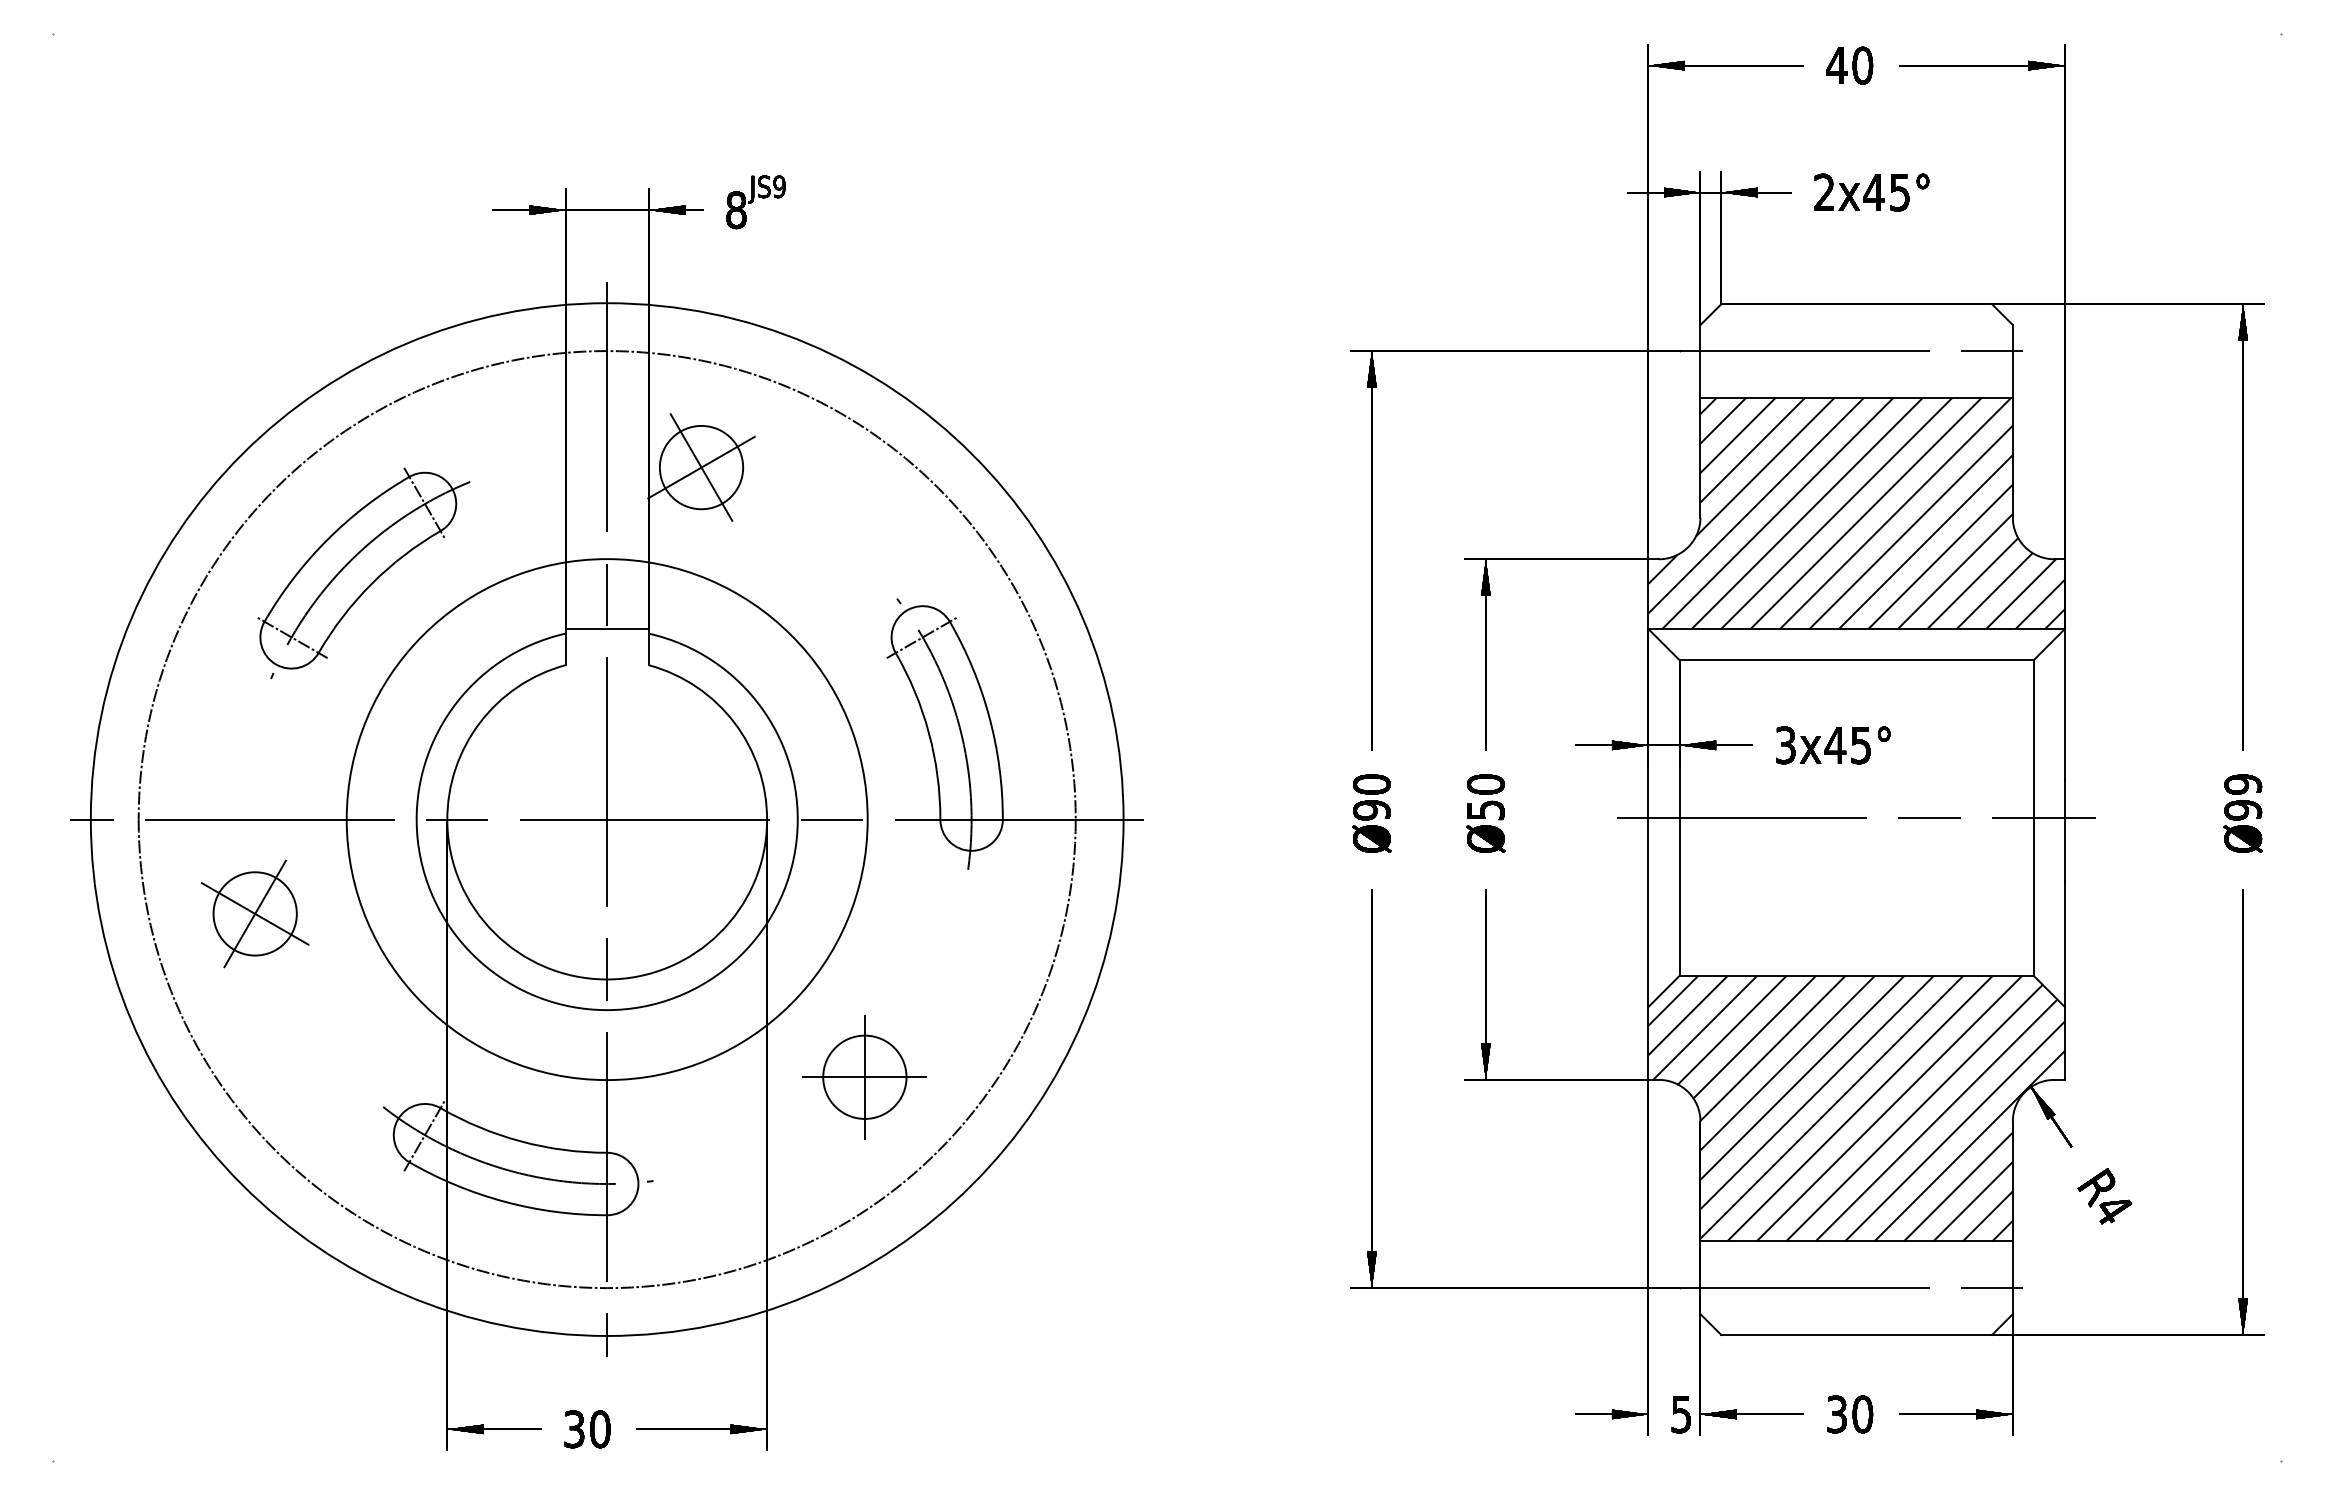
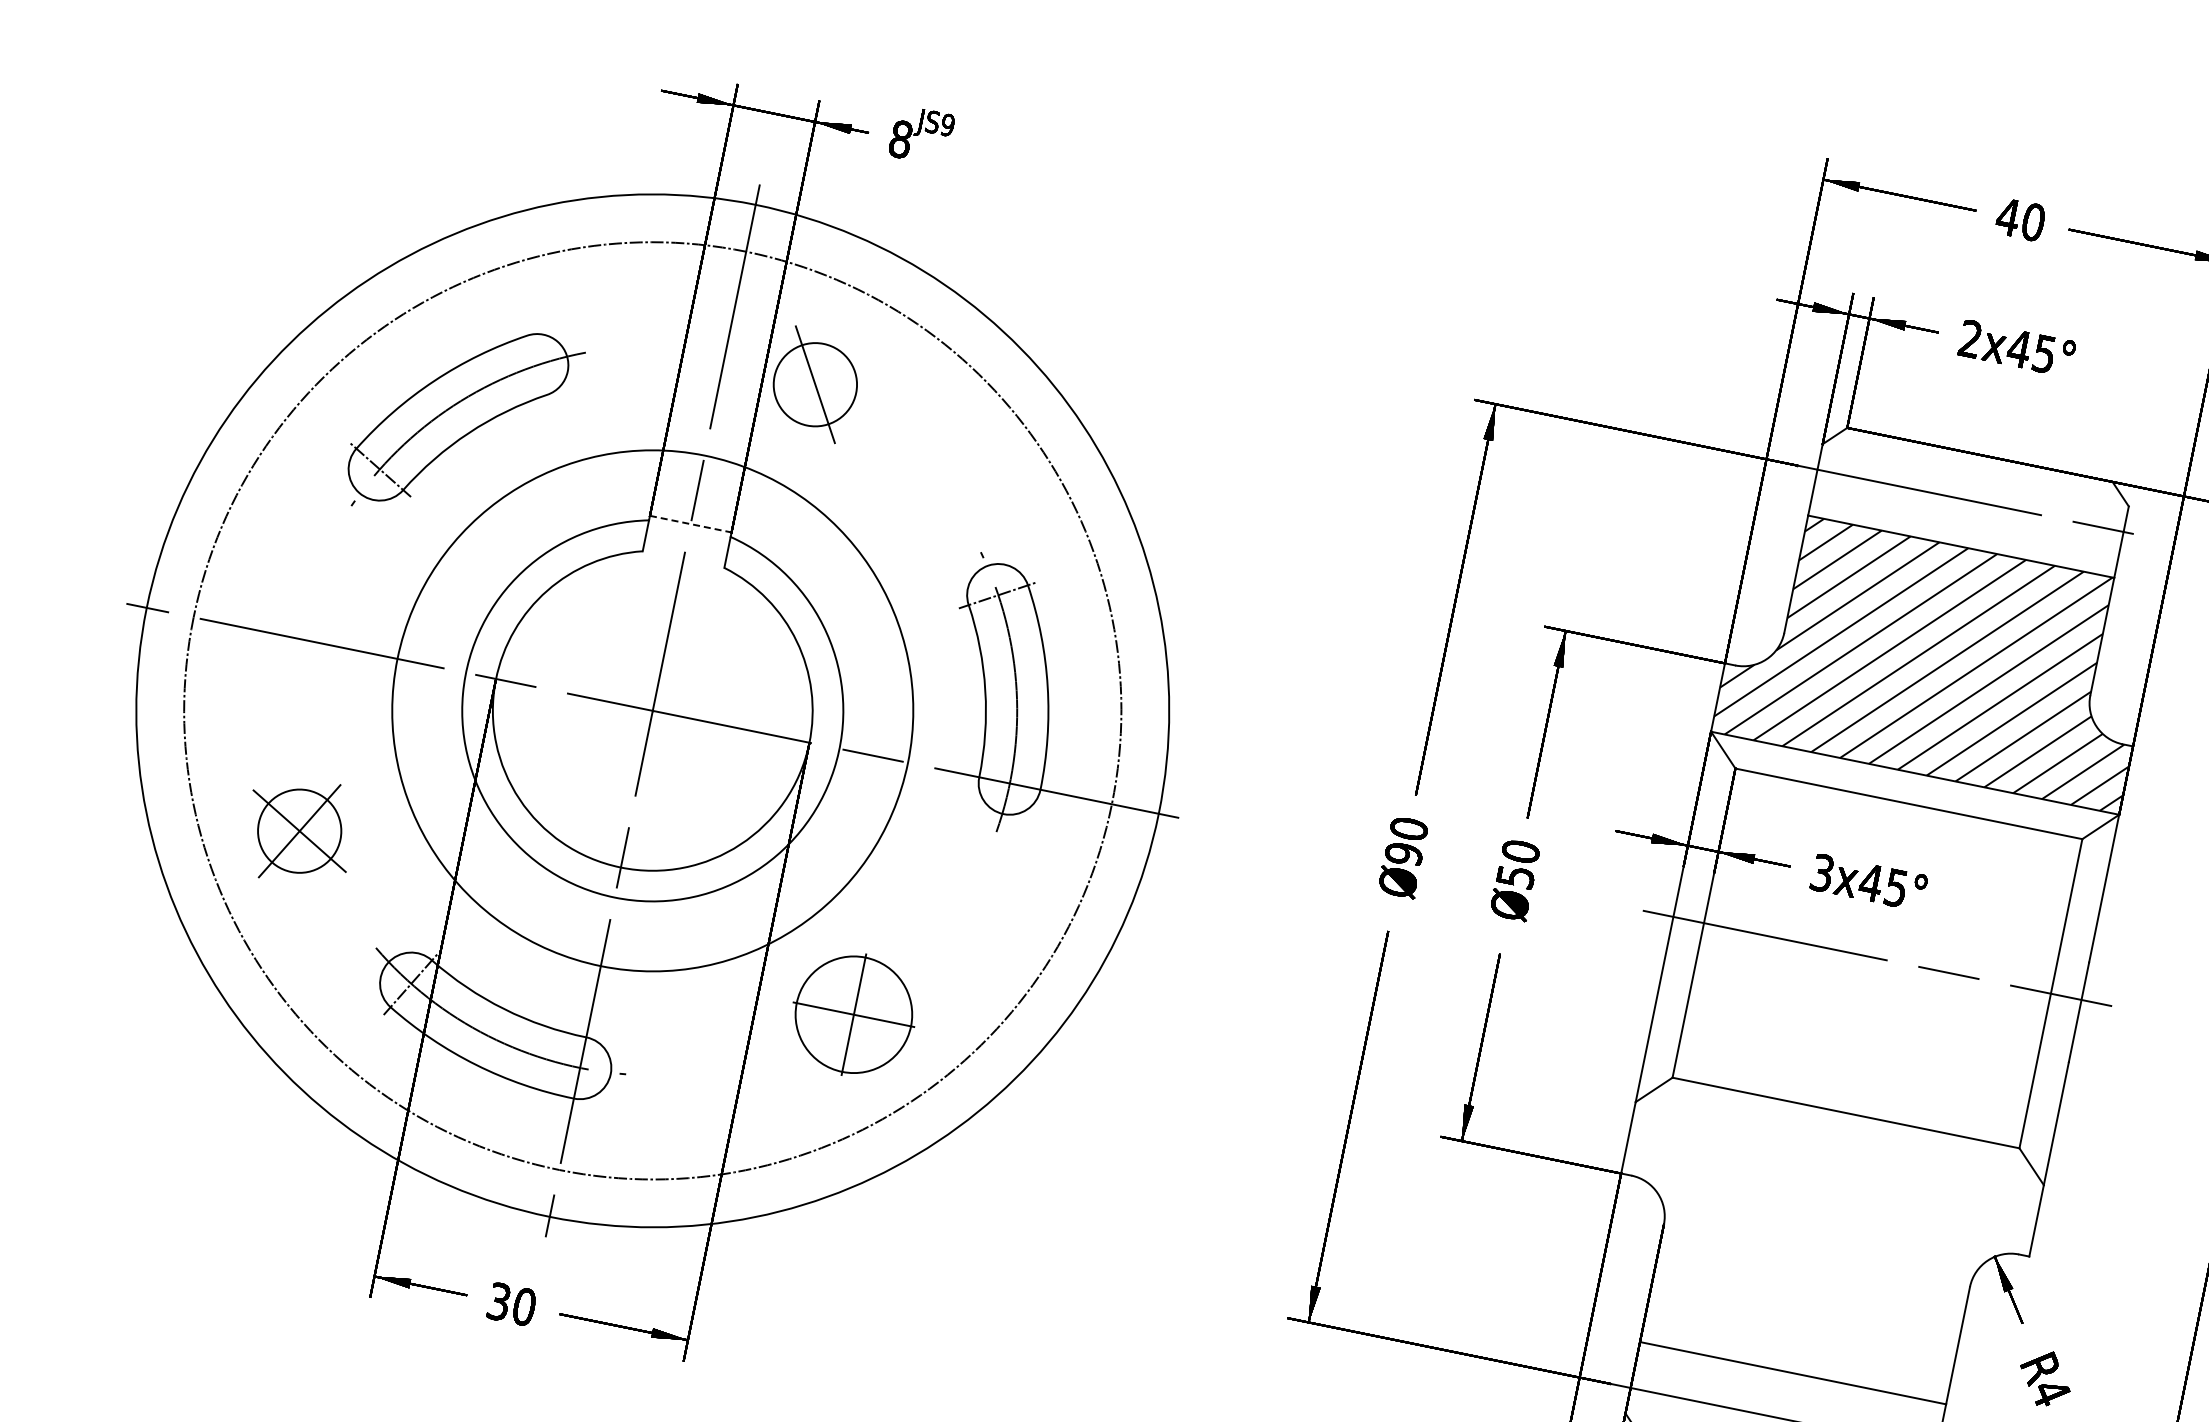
line: (701, 467) -> (815, 384), removed
line: (424, 503) -> (536, 364), removed
line: (607, 629) -> (690, 524), solid -> dashed
part: (254, 913) -> (299, 830), moved
circle: (864, 1076) -> (853, 1013), size x1.4
hatch: (1856, 1108) -> (1819, 1243), removed

